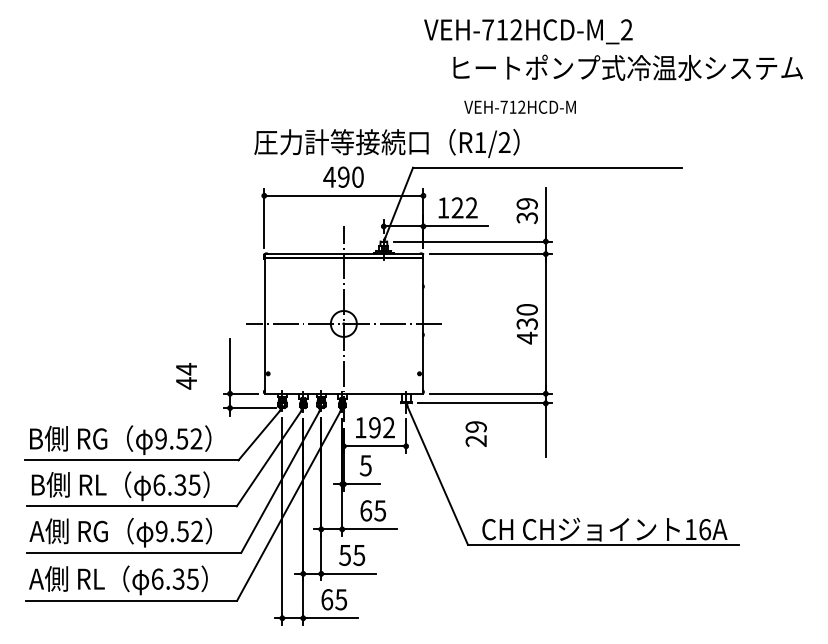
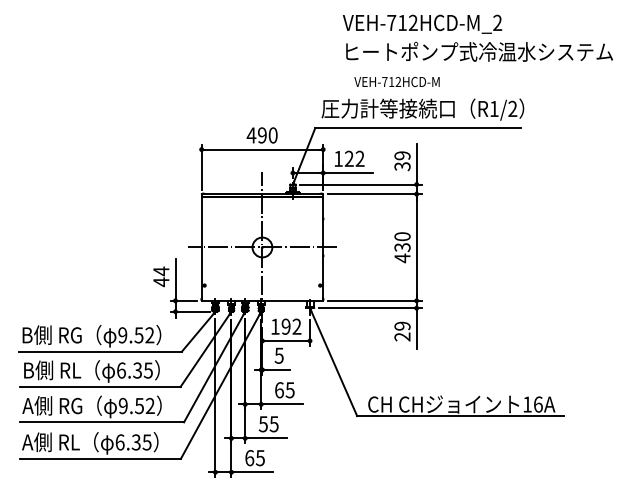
text: (528, 31) -> (422, 24), moved
text: (386, 143) -> (422, 109), moved
text: (186, 376) -> (161, 276), moved
text: (475, 433) -> (401, 331), moved

